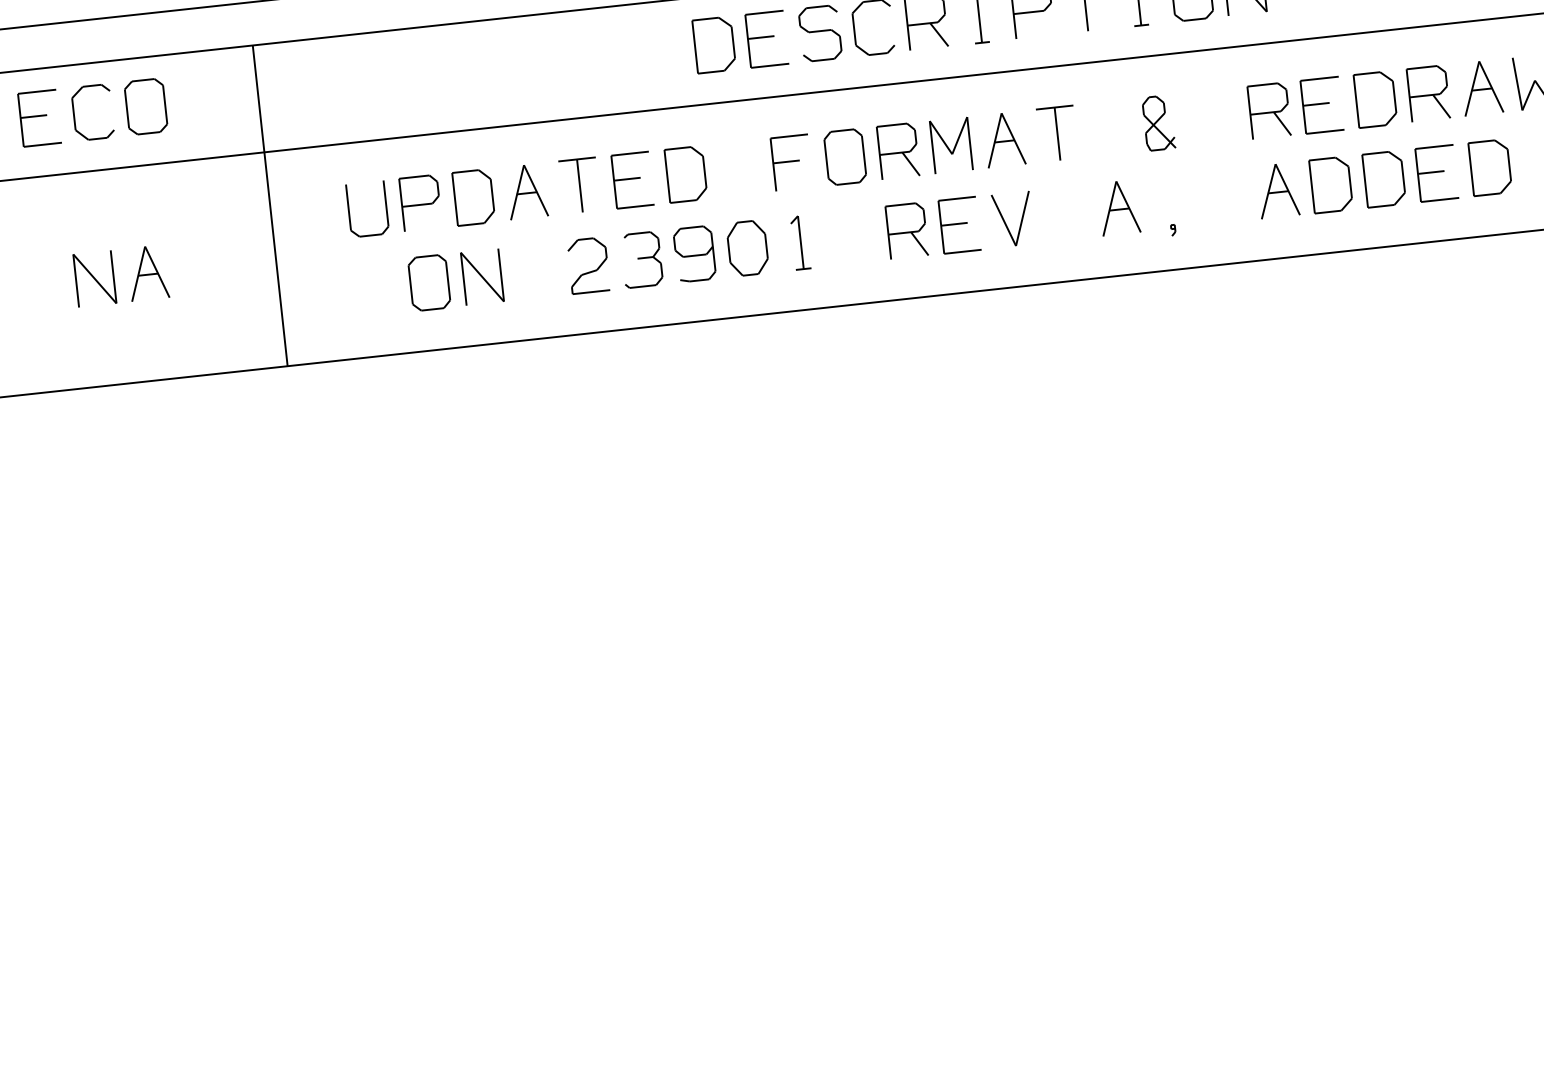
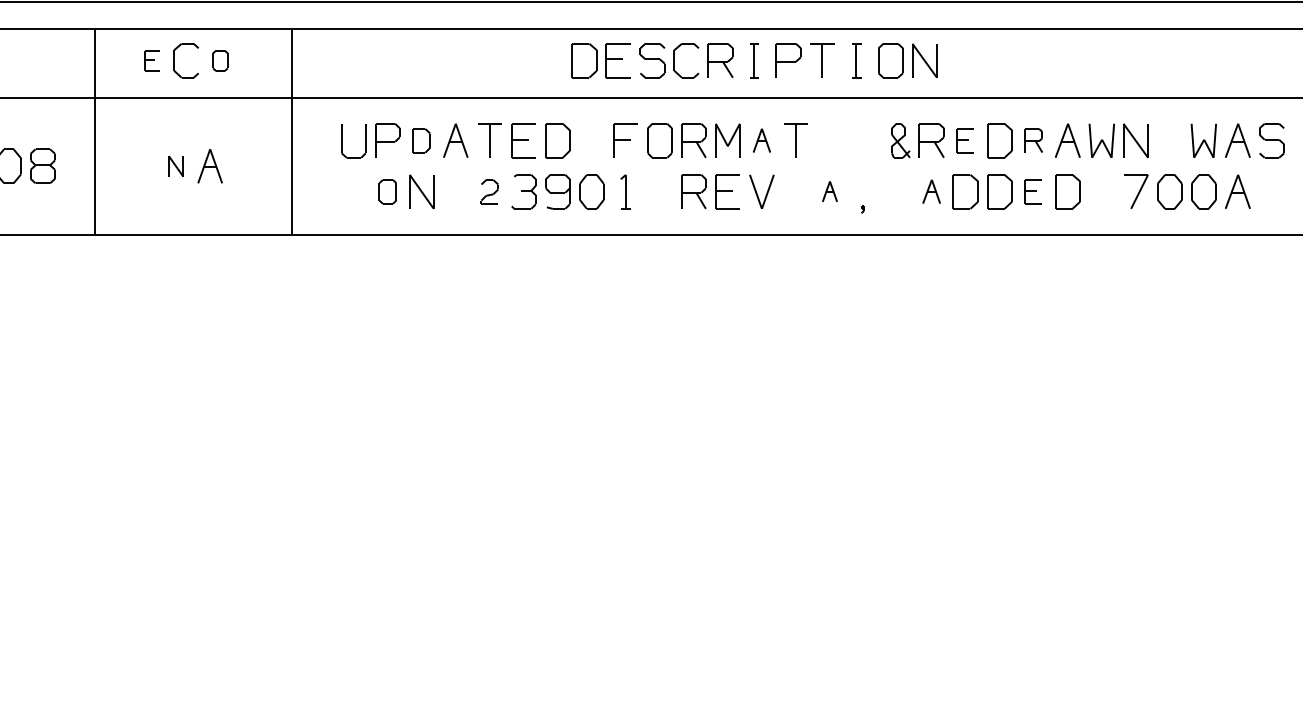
part: (1428, 93) -> (1033, 140), size x0.7
part: (1320, 105) -> (964, 140), size x0.7
part: (146, 106) -> (220, 60), size x0.6
part: (38, 118) -> (151, 60), size x0.6
part: (1158, 122) -> (900, 140), moved
part: (1003, 139) -> (761, 140), size x0.7
part: (1436, 172) -> (1033, 191), size x0.7
part: (1277, 190) -> (931, 191), size x0.7
part: (473, 197) -> (421, 140), size x0.7
part: (1118, 207) -> (829, 191), size x0.6
part: (588, 265) -> (489, 191), size x0.7
part: (93, 279) -> (175, 166), size x0.6
part: (428, 282) -> (387, 191), size x0.7

